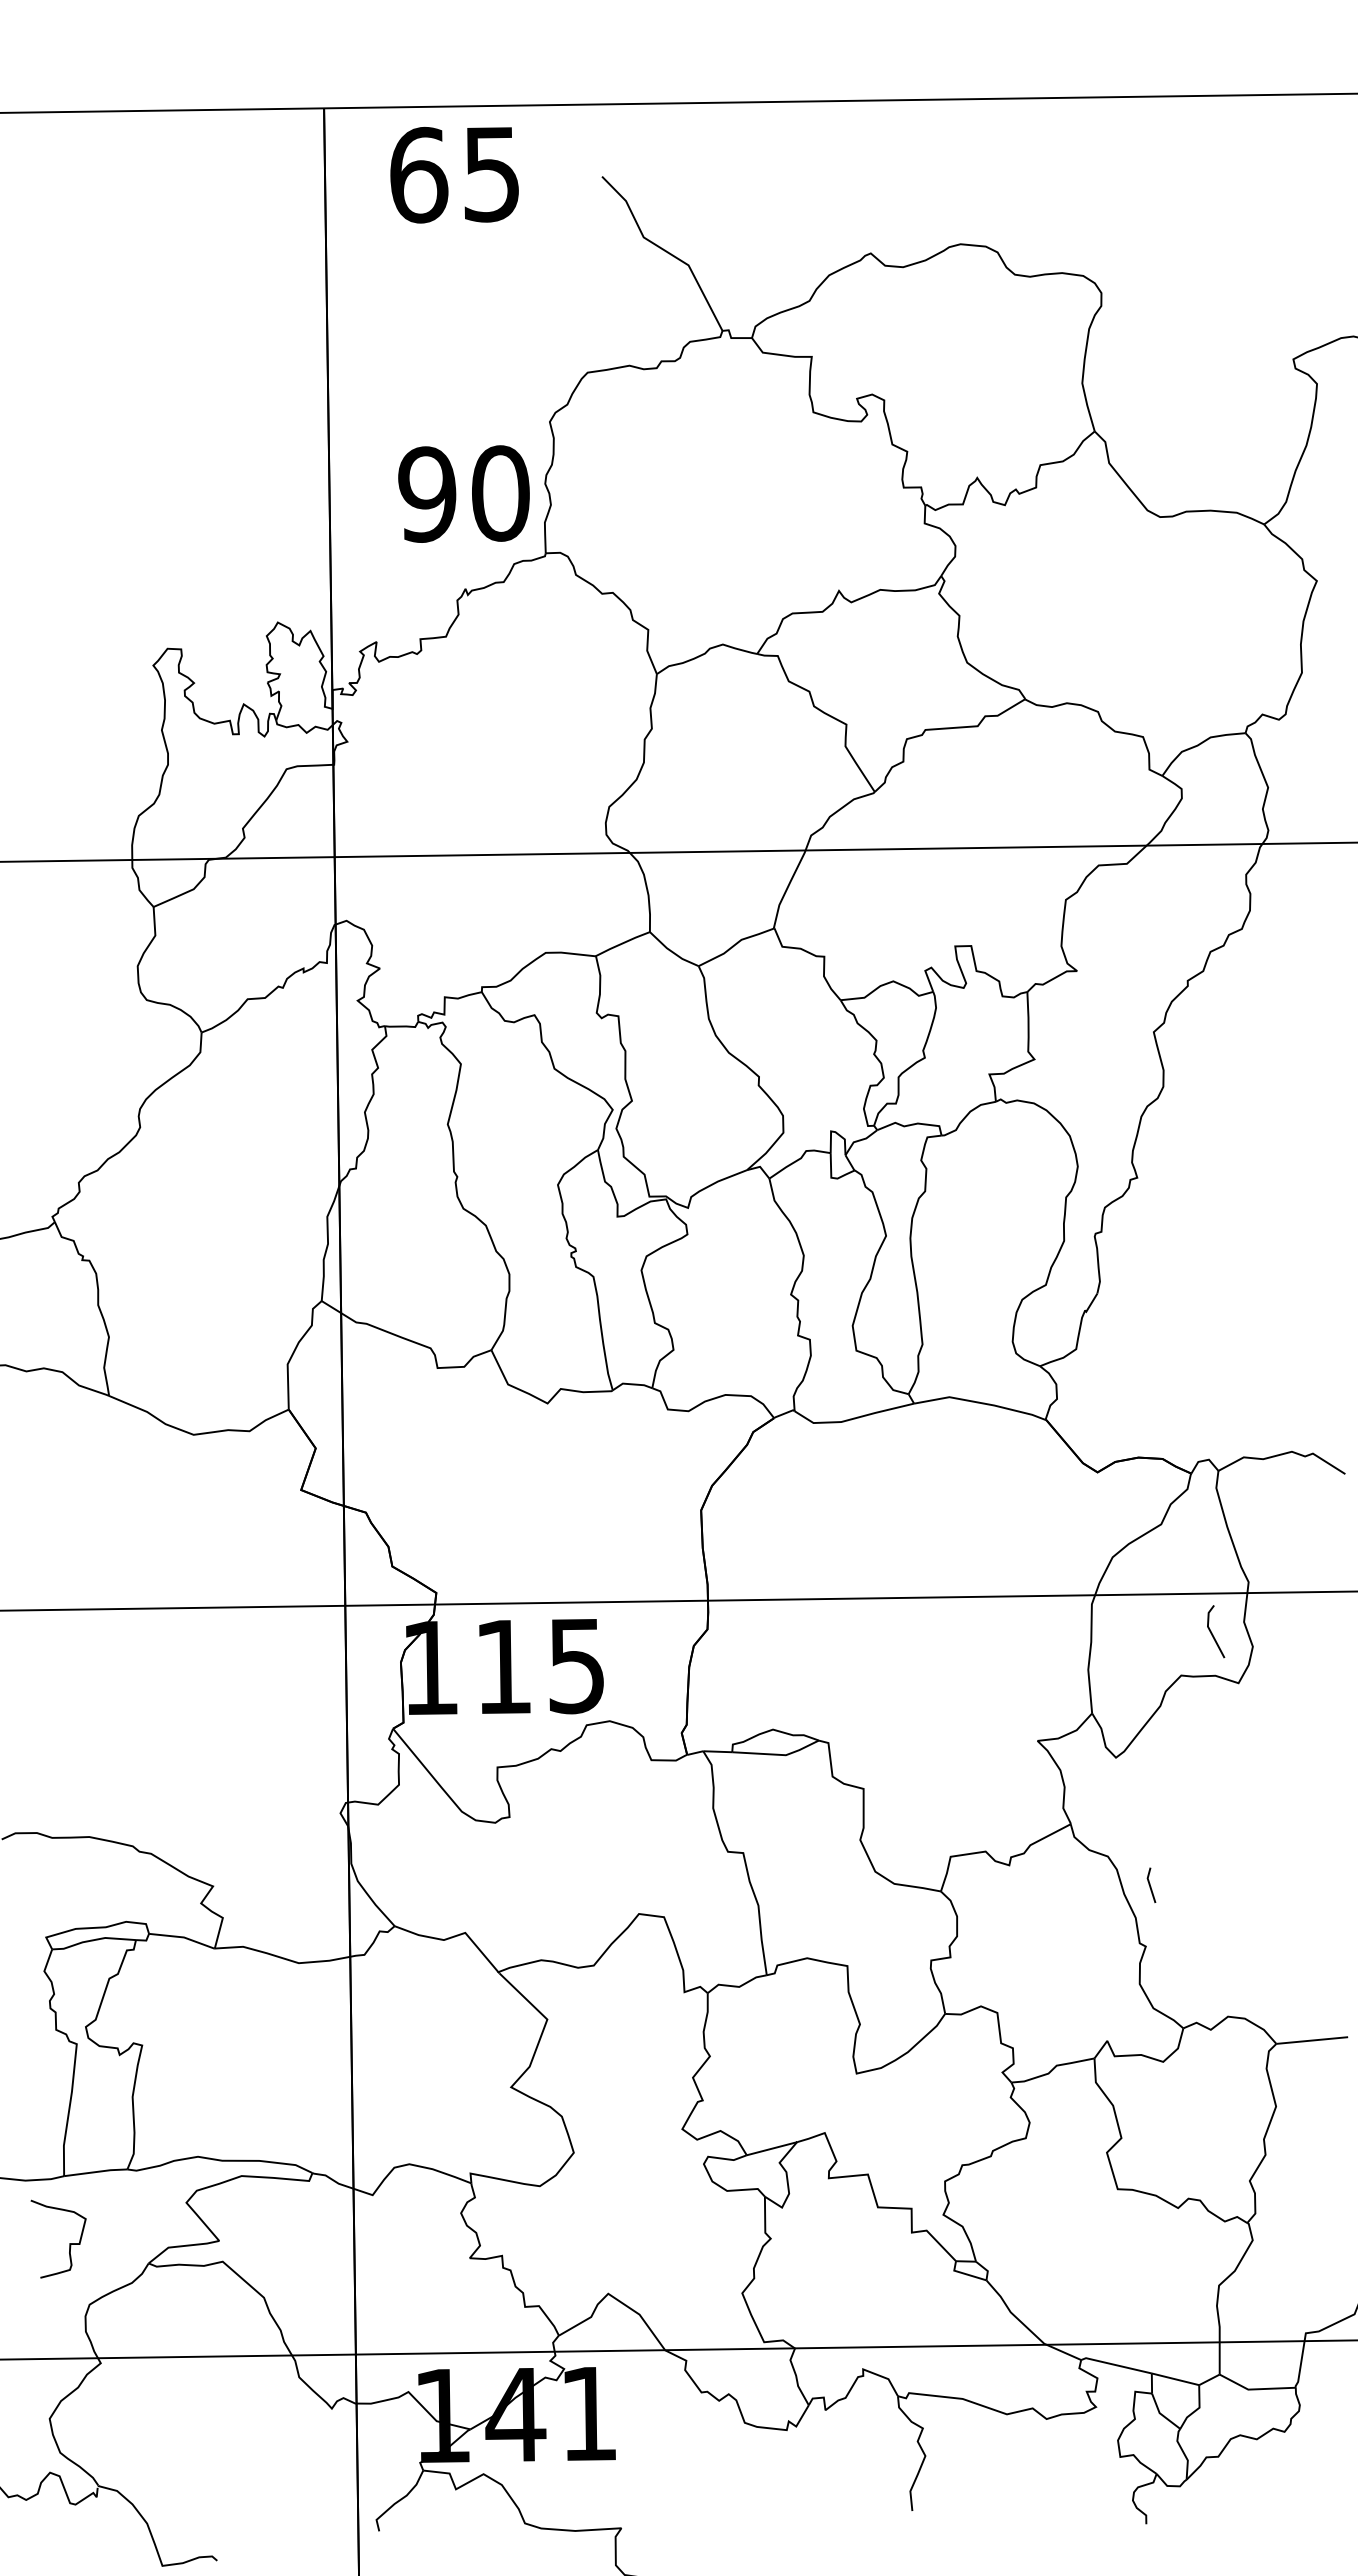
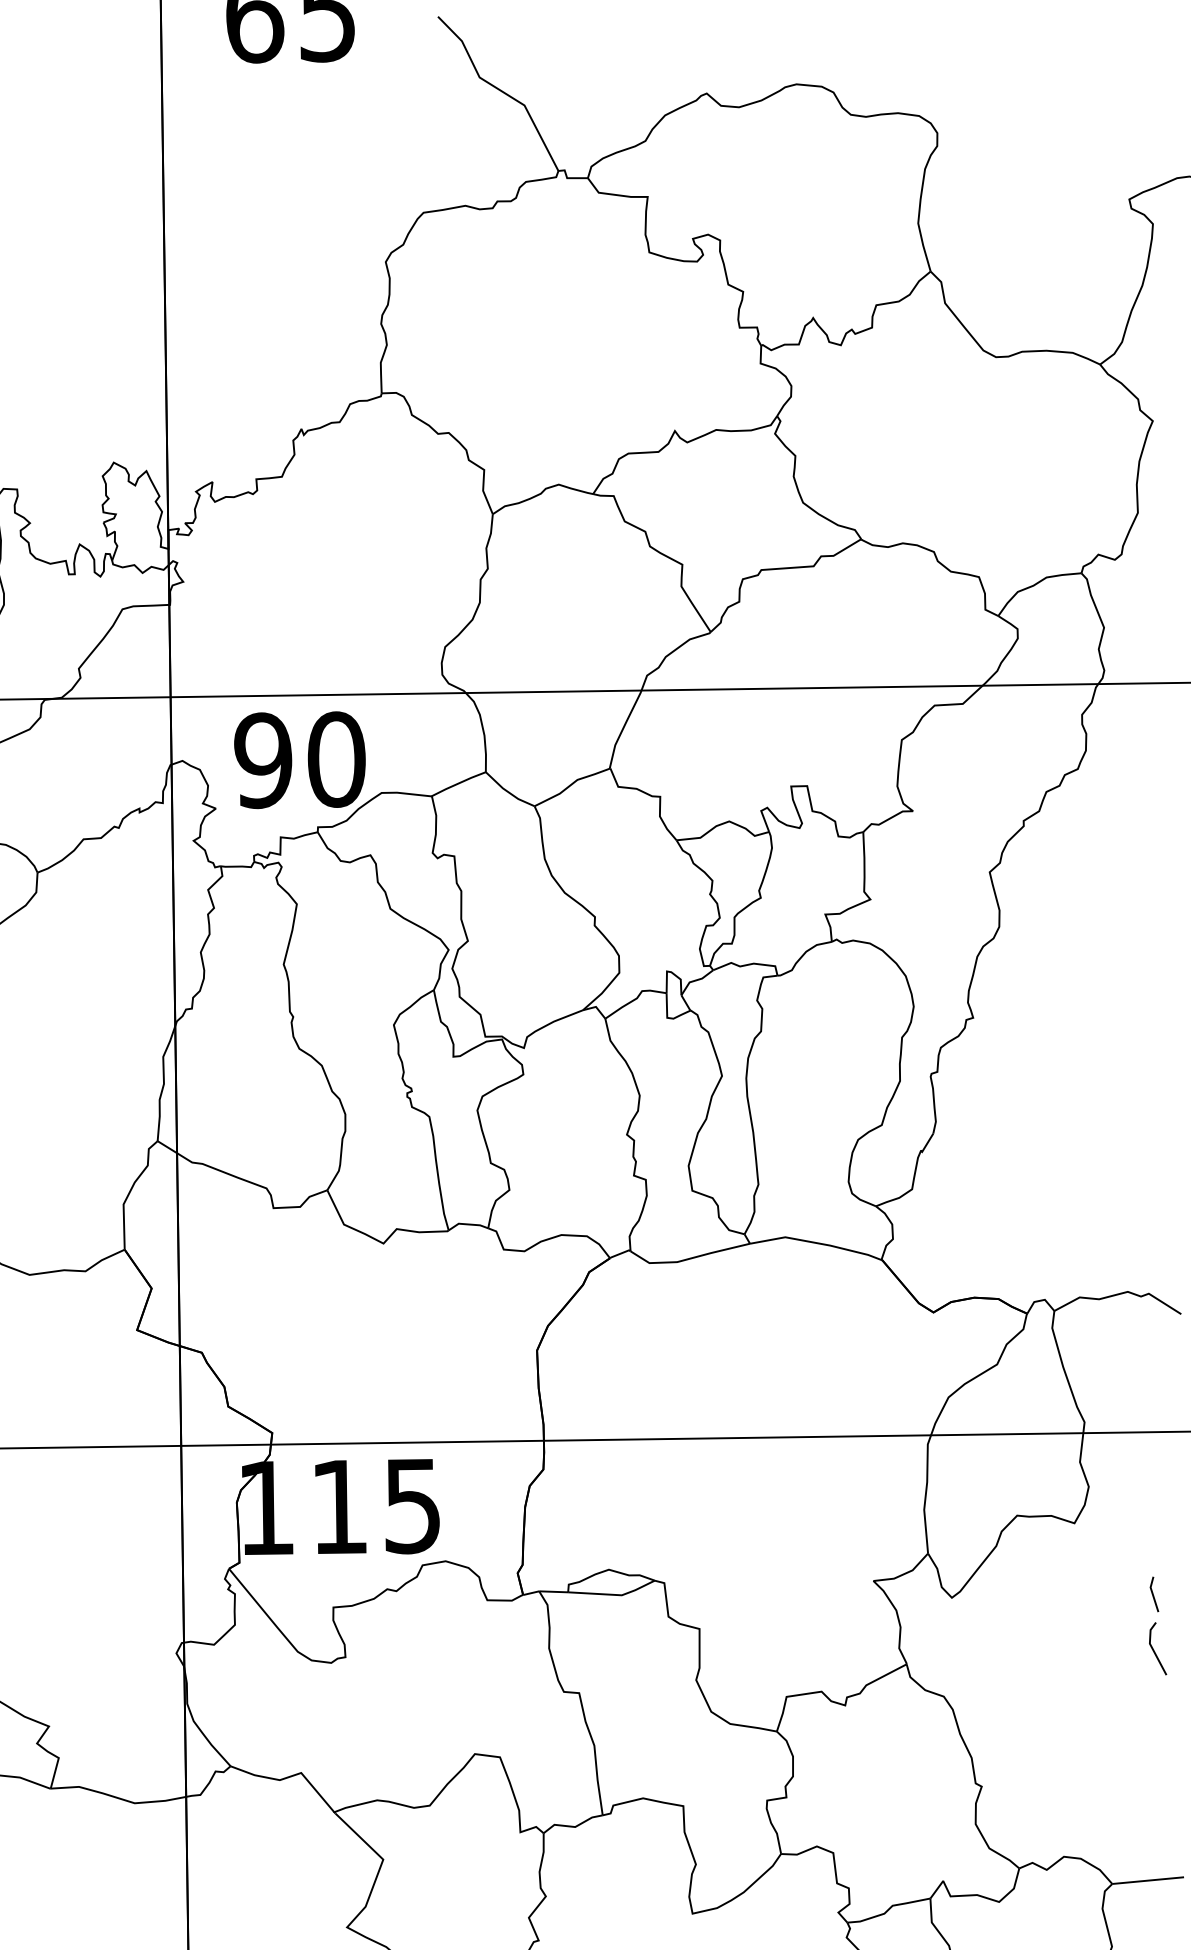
text: (463, 493) -> (299, 759), moved
line: (1212, 1632) -> (1154, 1649), moved
line: (1150, 1884) -> (1153, 1593), moved

